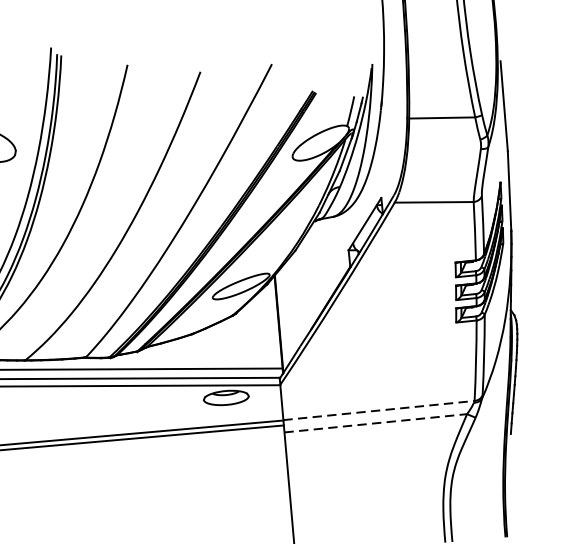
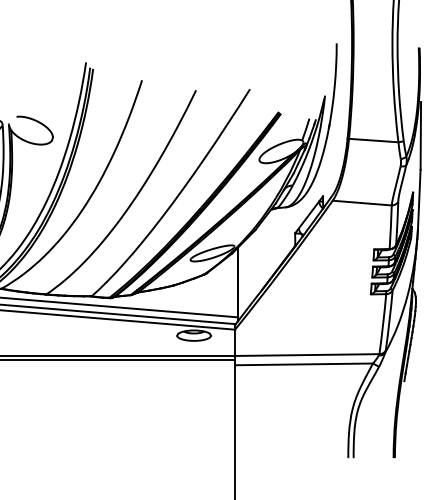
line: (379, 411) -> (307, 355), dashed -> solid
line: (376, 423) -> (304, 364), dashed -> solid

